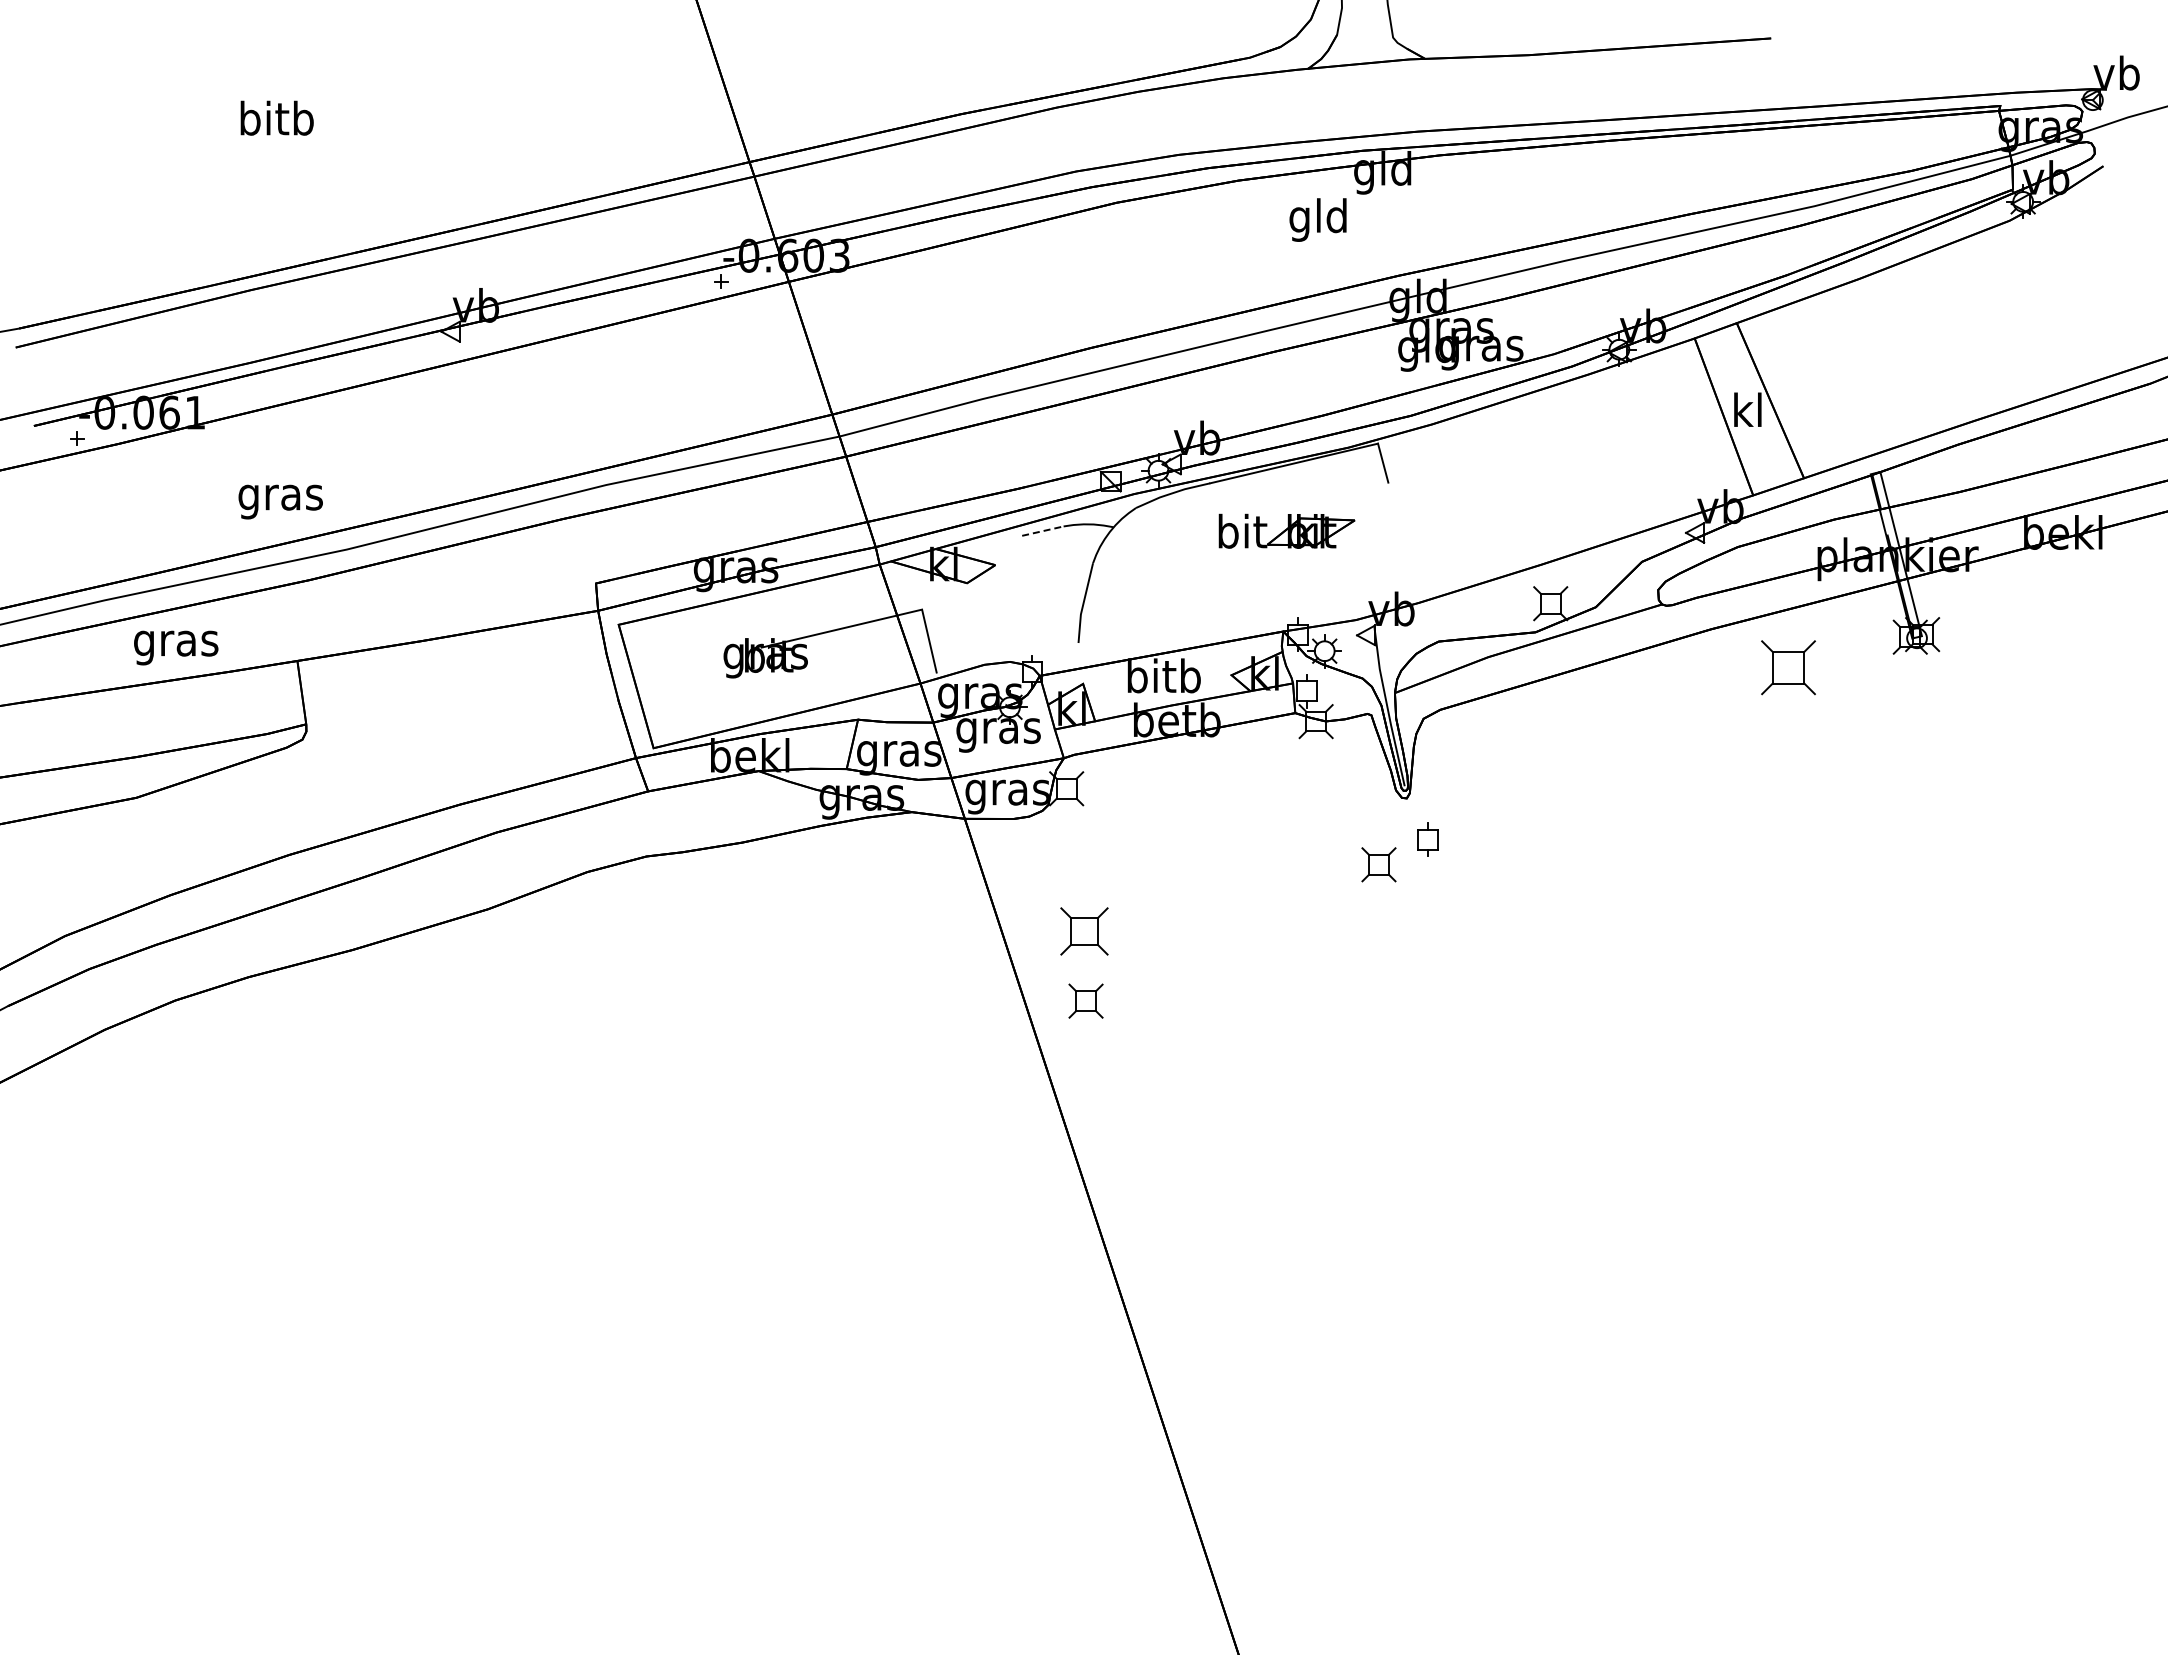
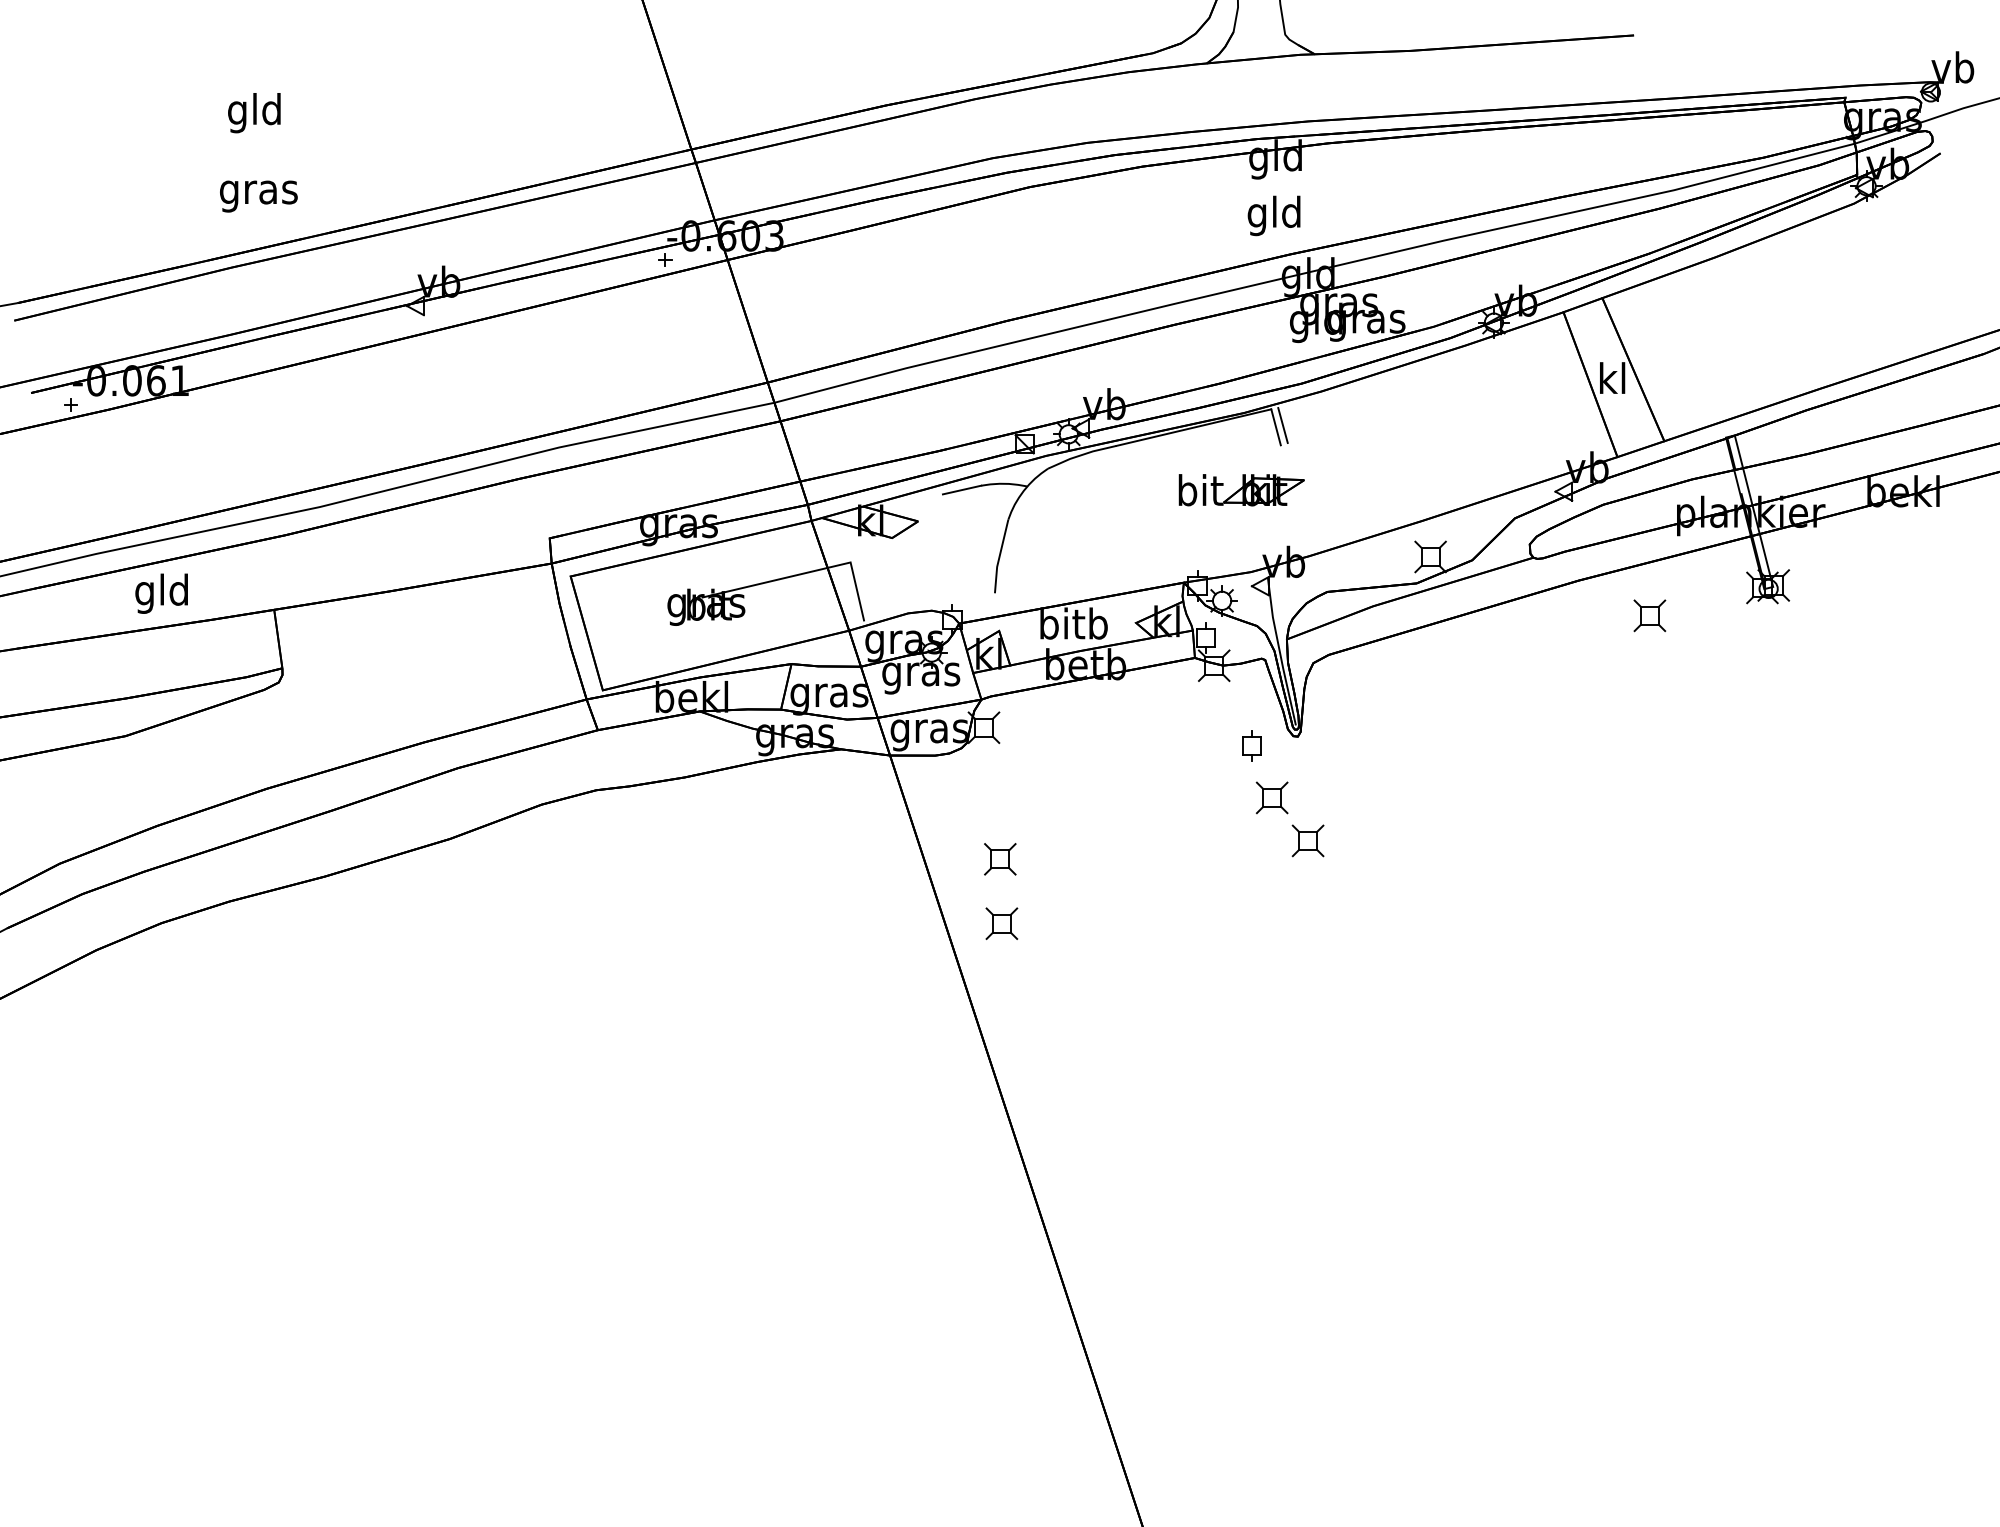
text: (276, 122) -> (254, 112), bitb -> gld
text: (1317, 219) -> (1273, 215), moved
line: (1390, 461) -> (1282, 425), added
text: (280, 501) -> (258, 196), moved
part: (1286, 530) -> (1241, 489), moved
line: (1043, 531) -> (962, 490), dashed -> solid
text: (176, 643) -> (162, 593), gras -> gld
part: (1787, 666) -> (1649, 614), size x0.62
part: (1427, 839) -> (1251, 745), moved
part: (1417, 910) -> (1307, 840), added
part: (1083, 930) -> (999, 858), size x0.71

